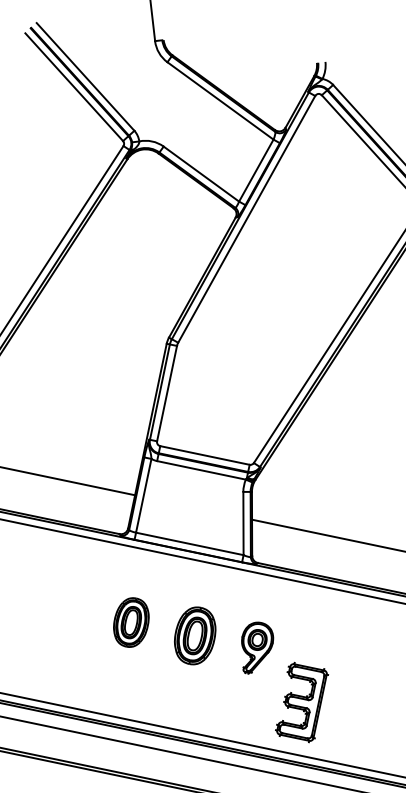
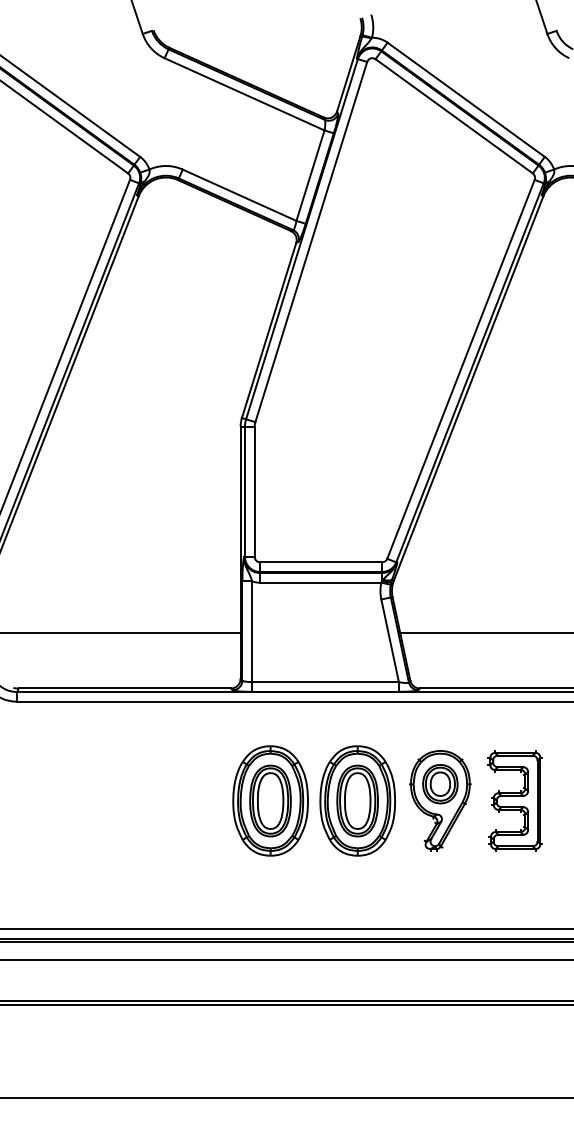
part: (131, 622) -> (270, 800), size x1.67
part: (195, 635) -> (357, 800), size x1.43
part: (255, 648) -> (440, 800), size x1.43
part: (301, 702) -> (514, 800), moved

